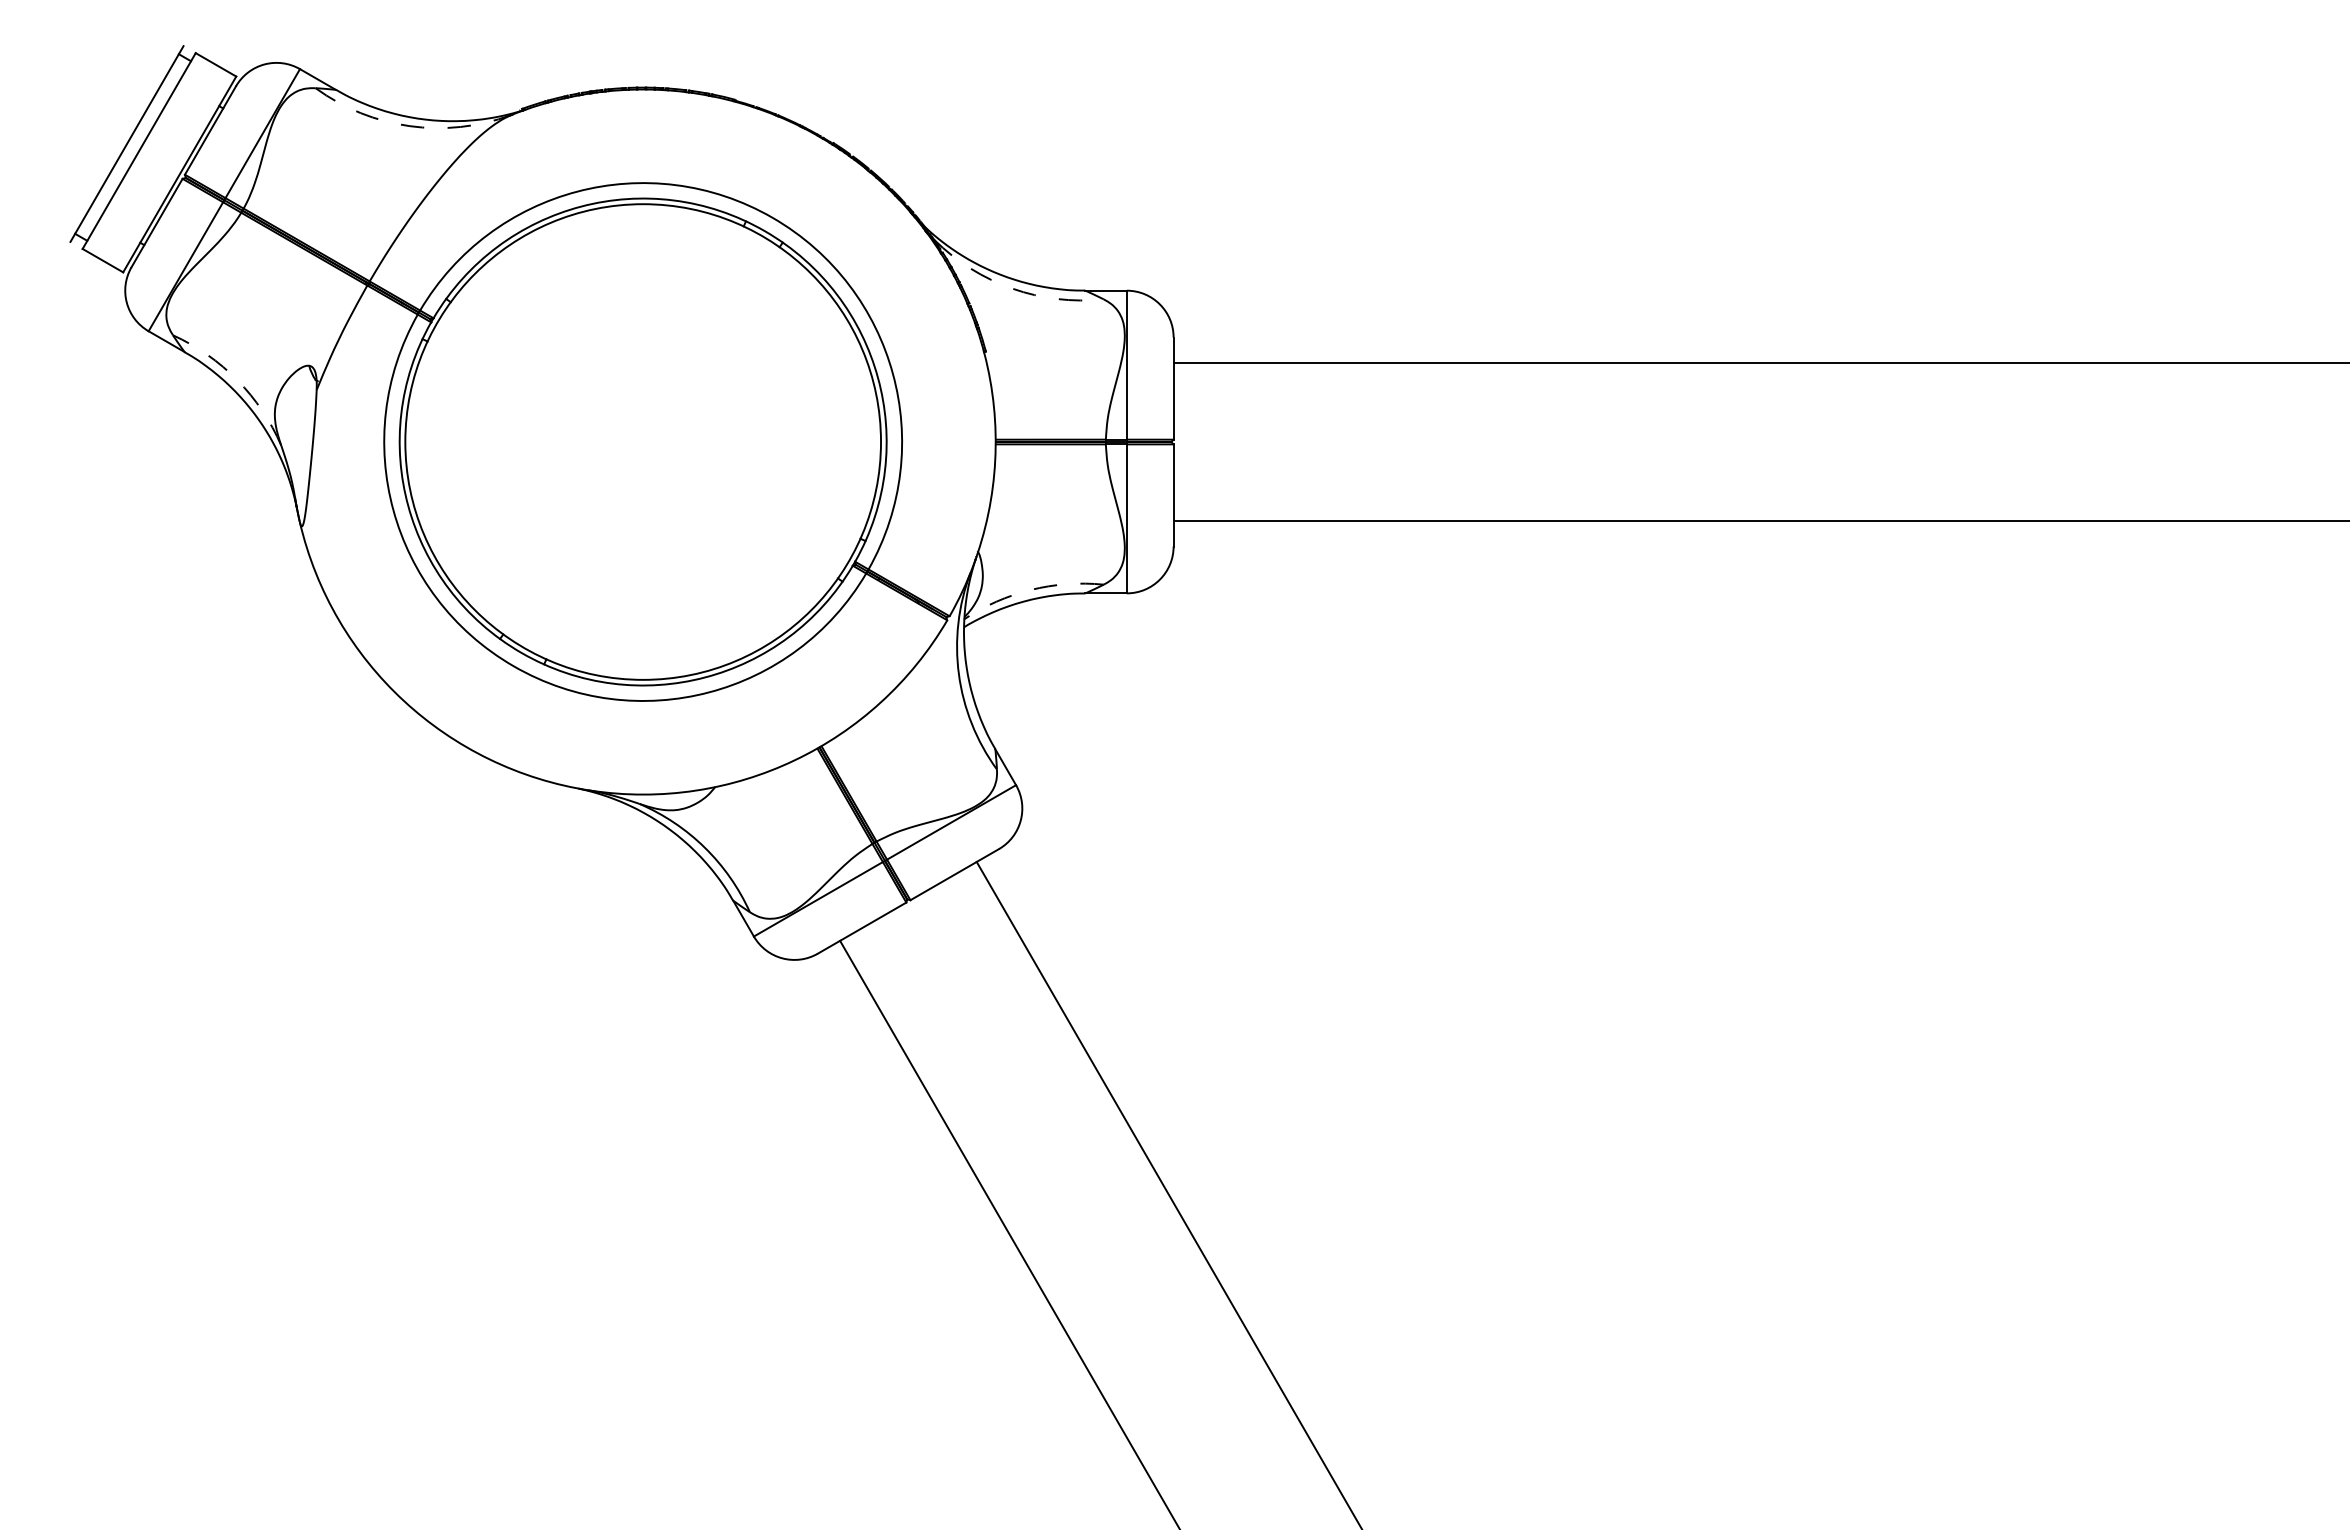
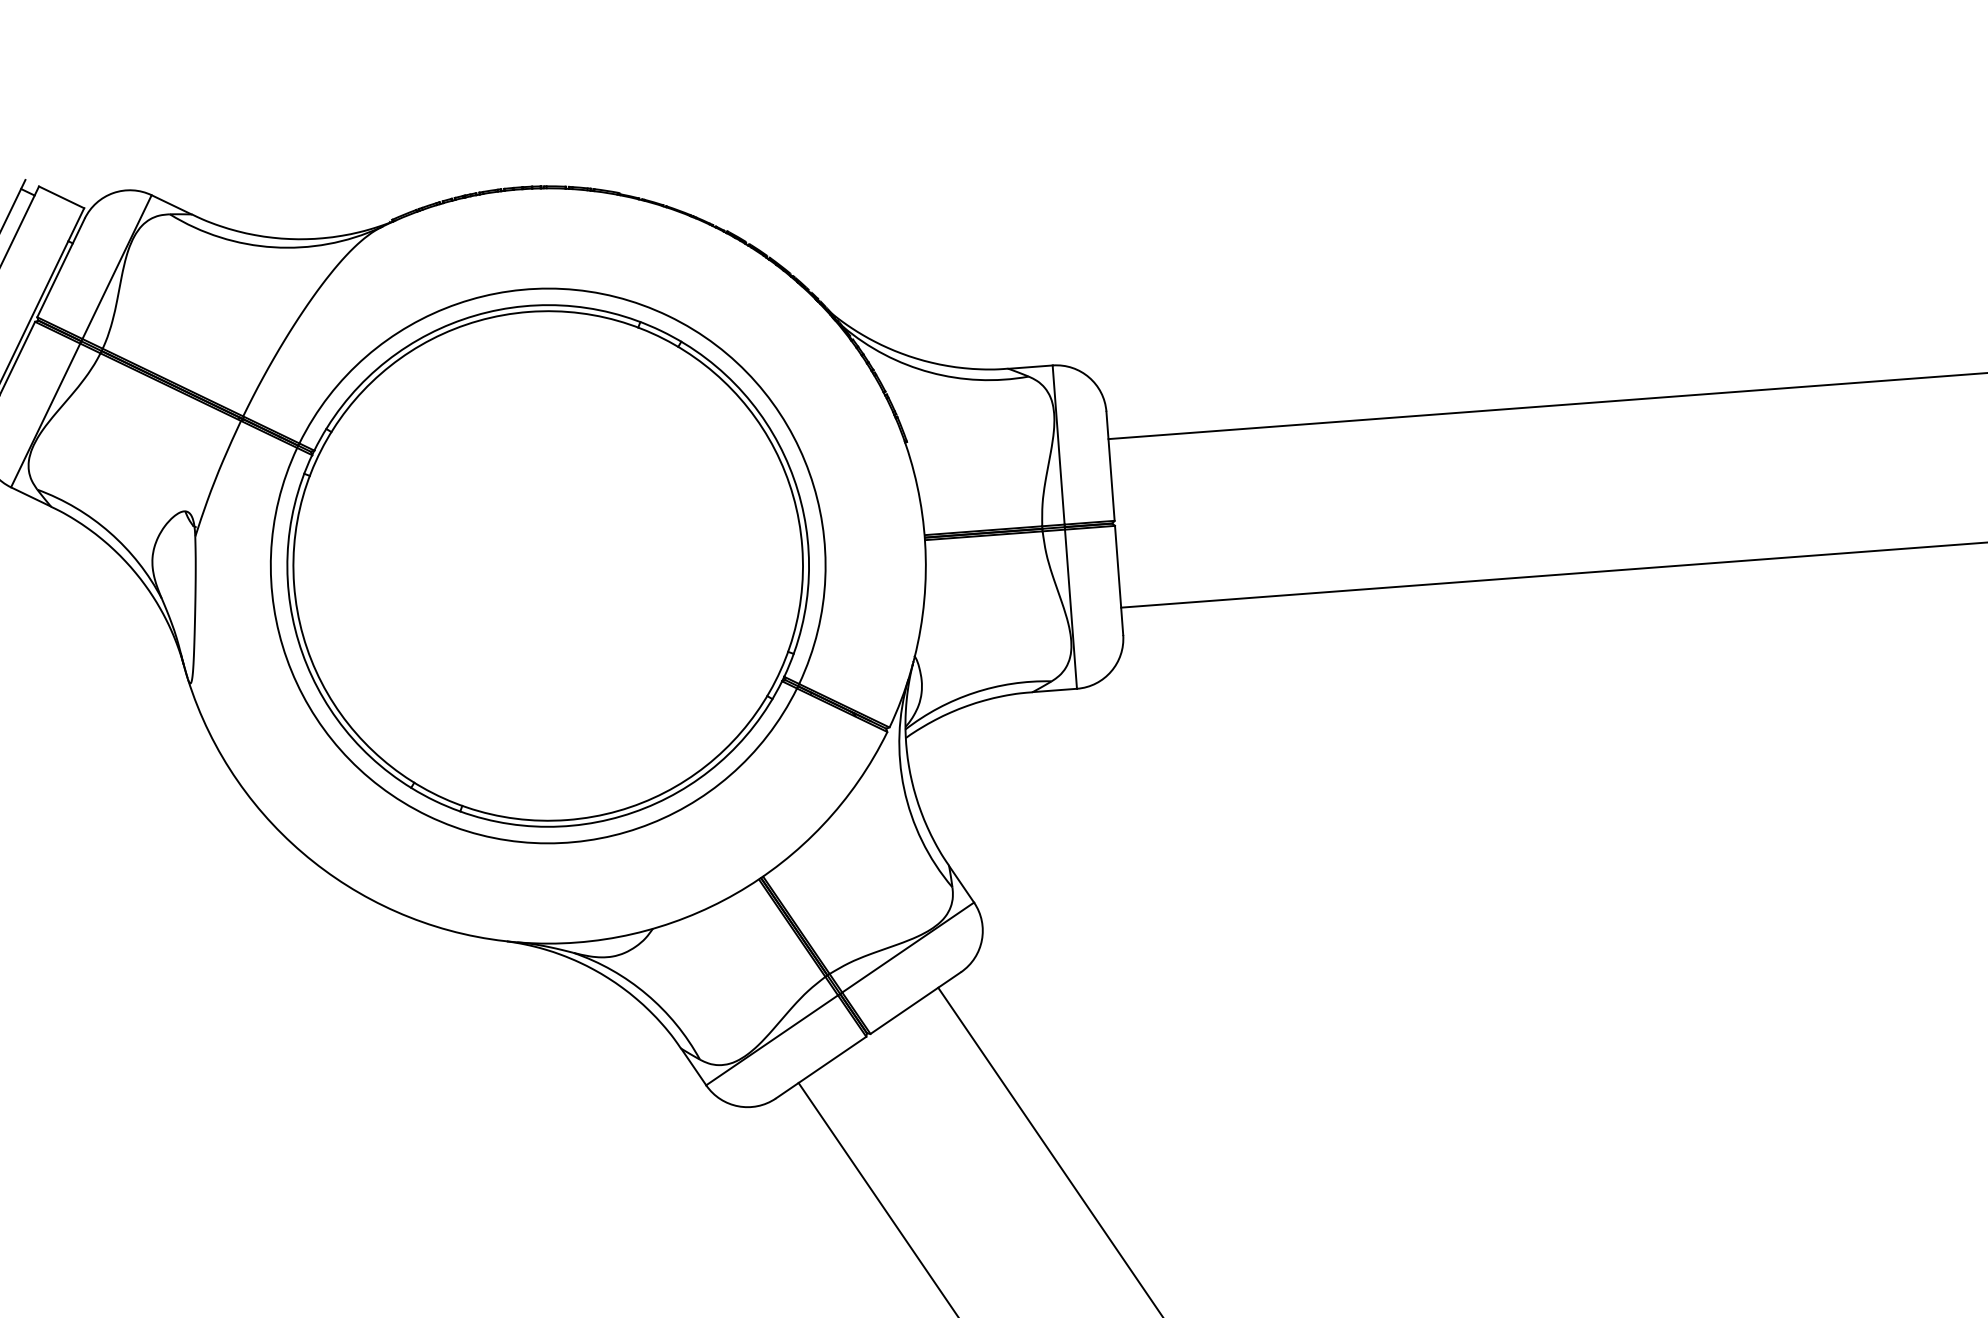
arc: (409, 126) -> (273, 247), dashed -> solid
arc: (1012, 288) -> (930, 372), dashed -> solid
arc: (237, 380) -> (109, 532), dashed -> solid
arc: (1030, 589) -> (973, 692), dashed -> solid

